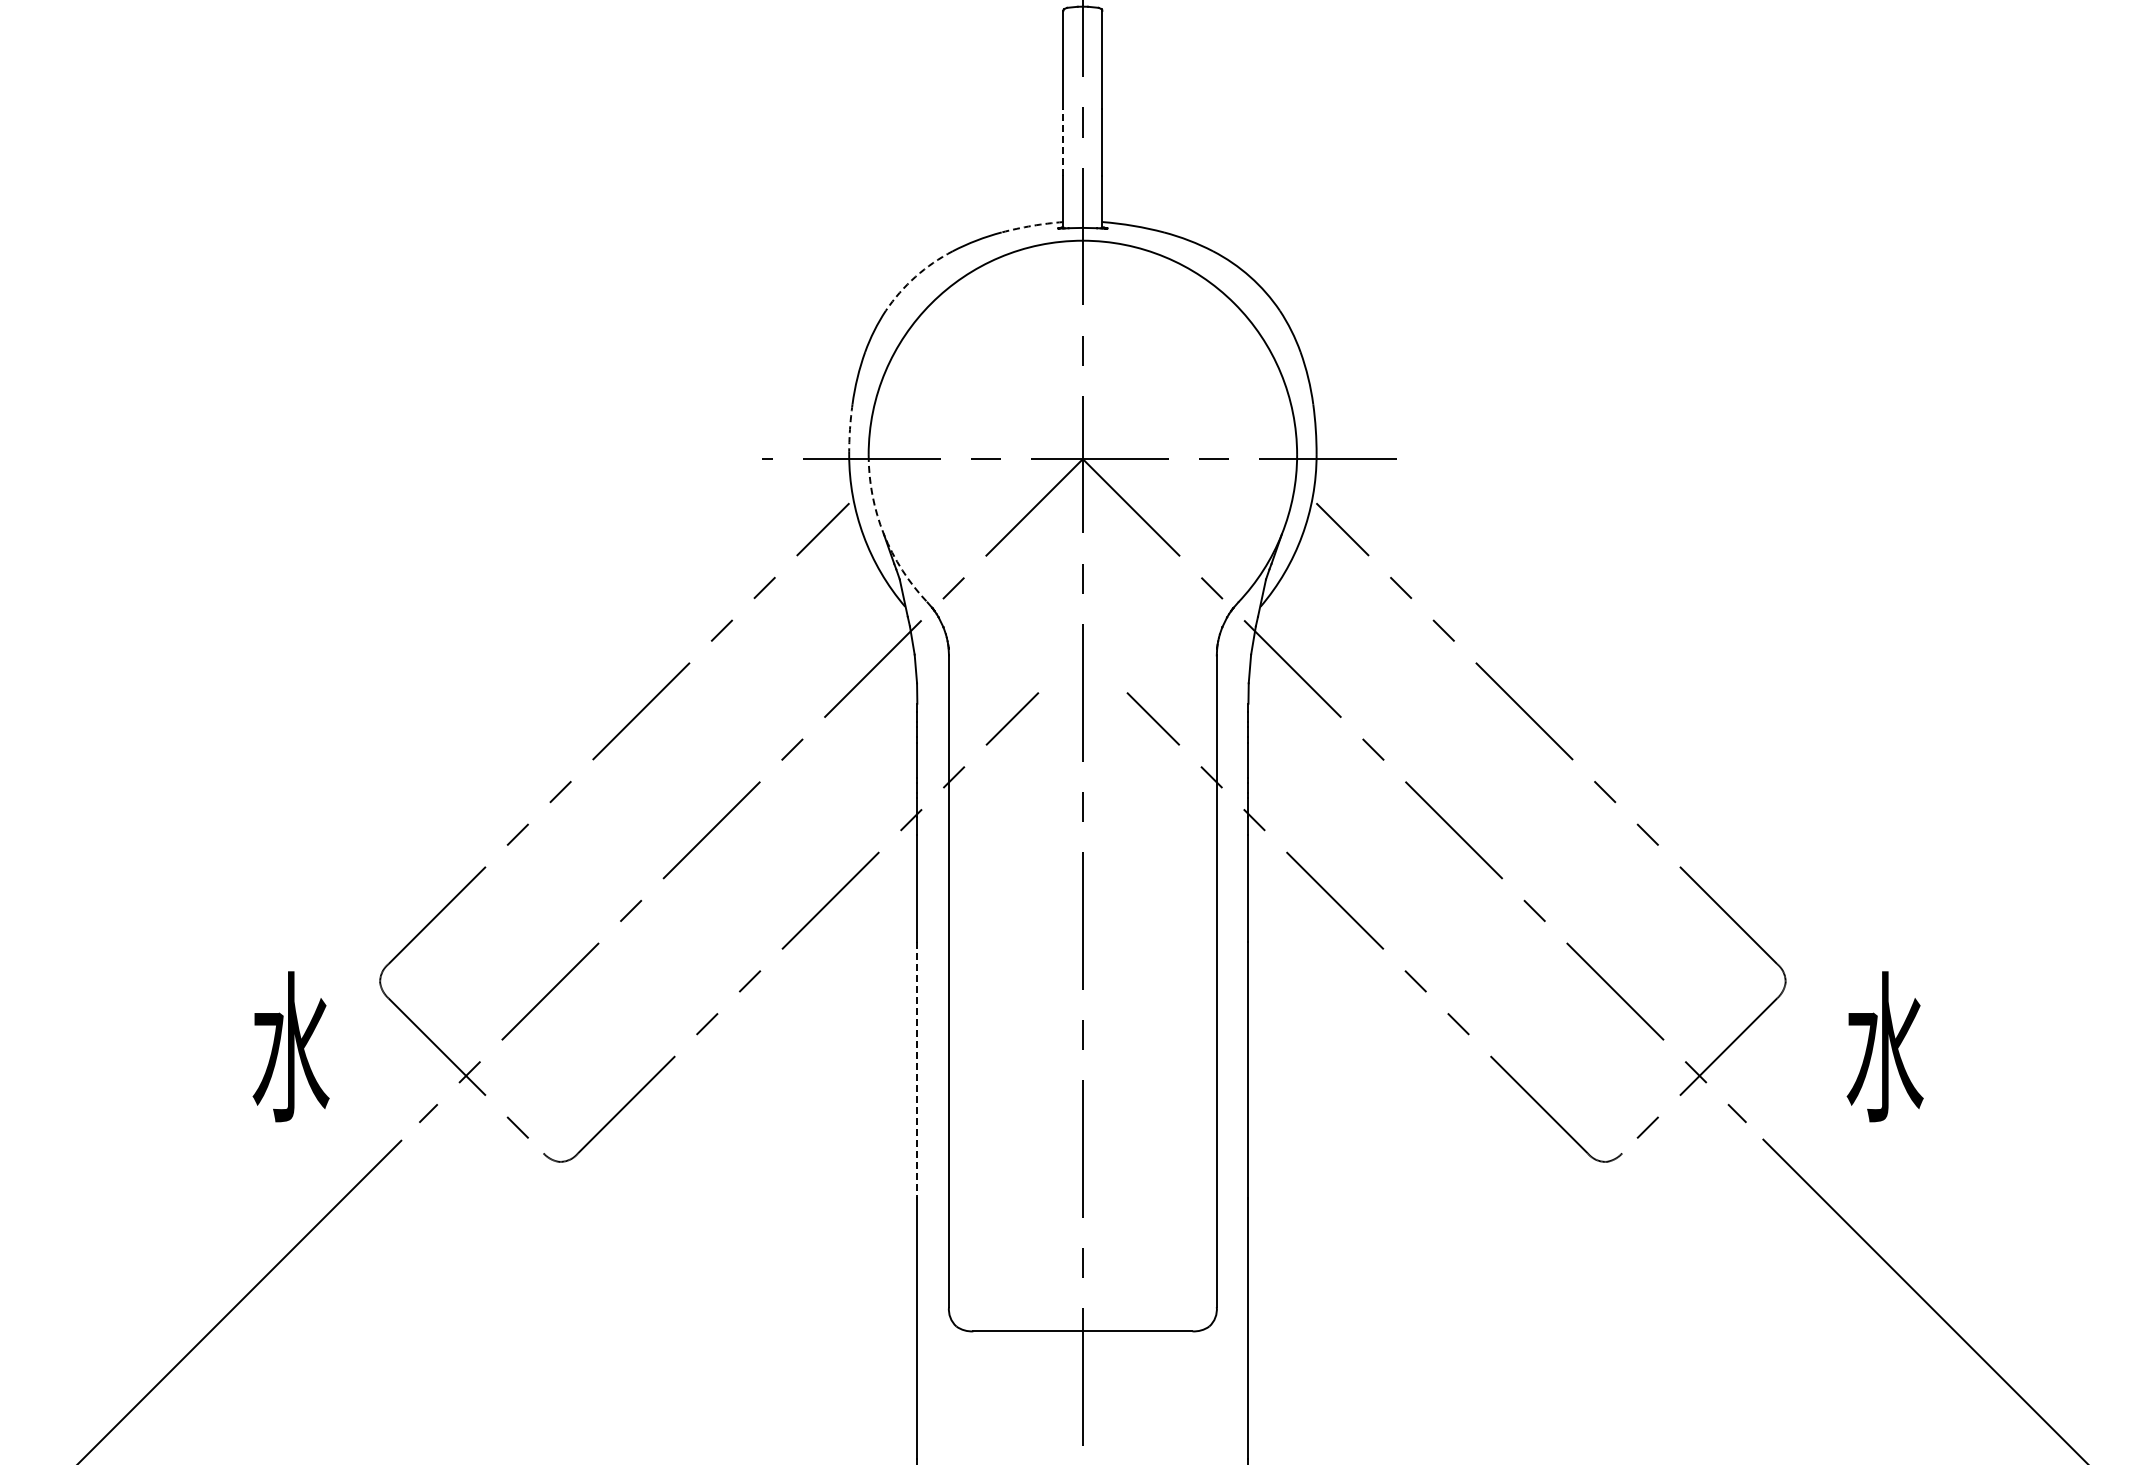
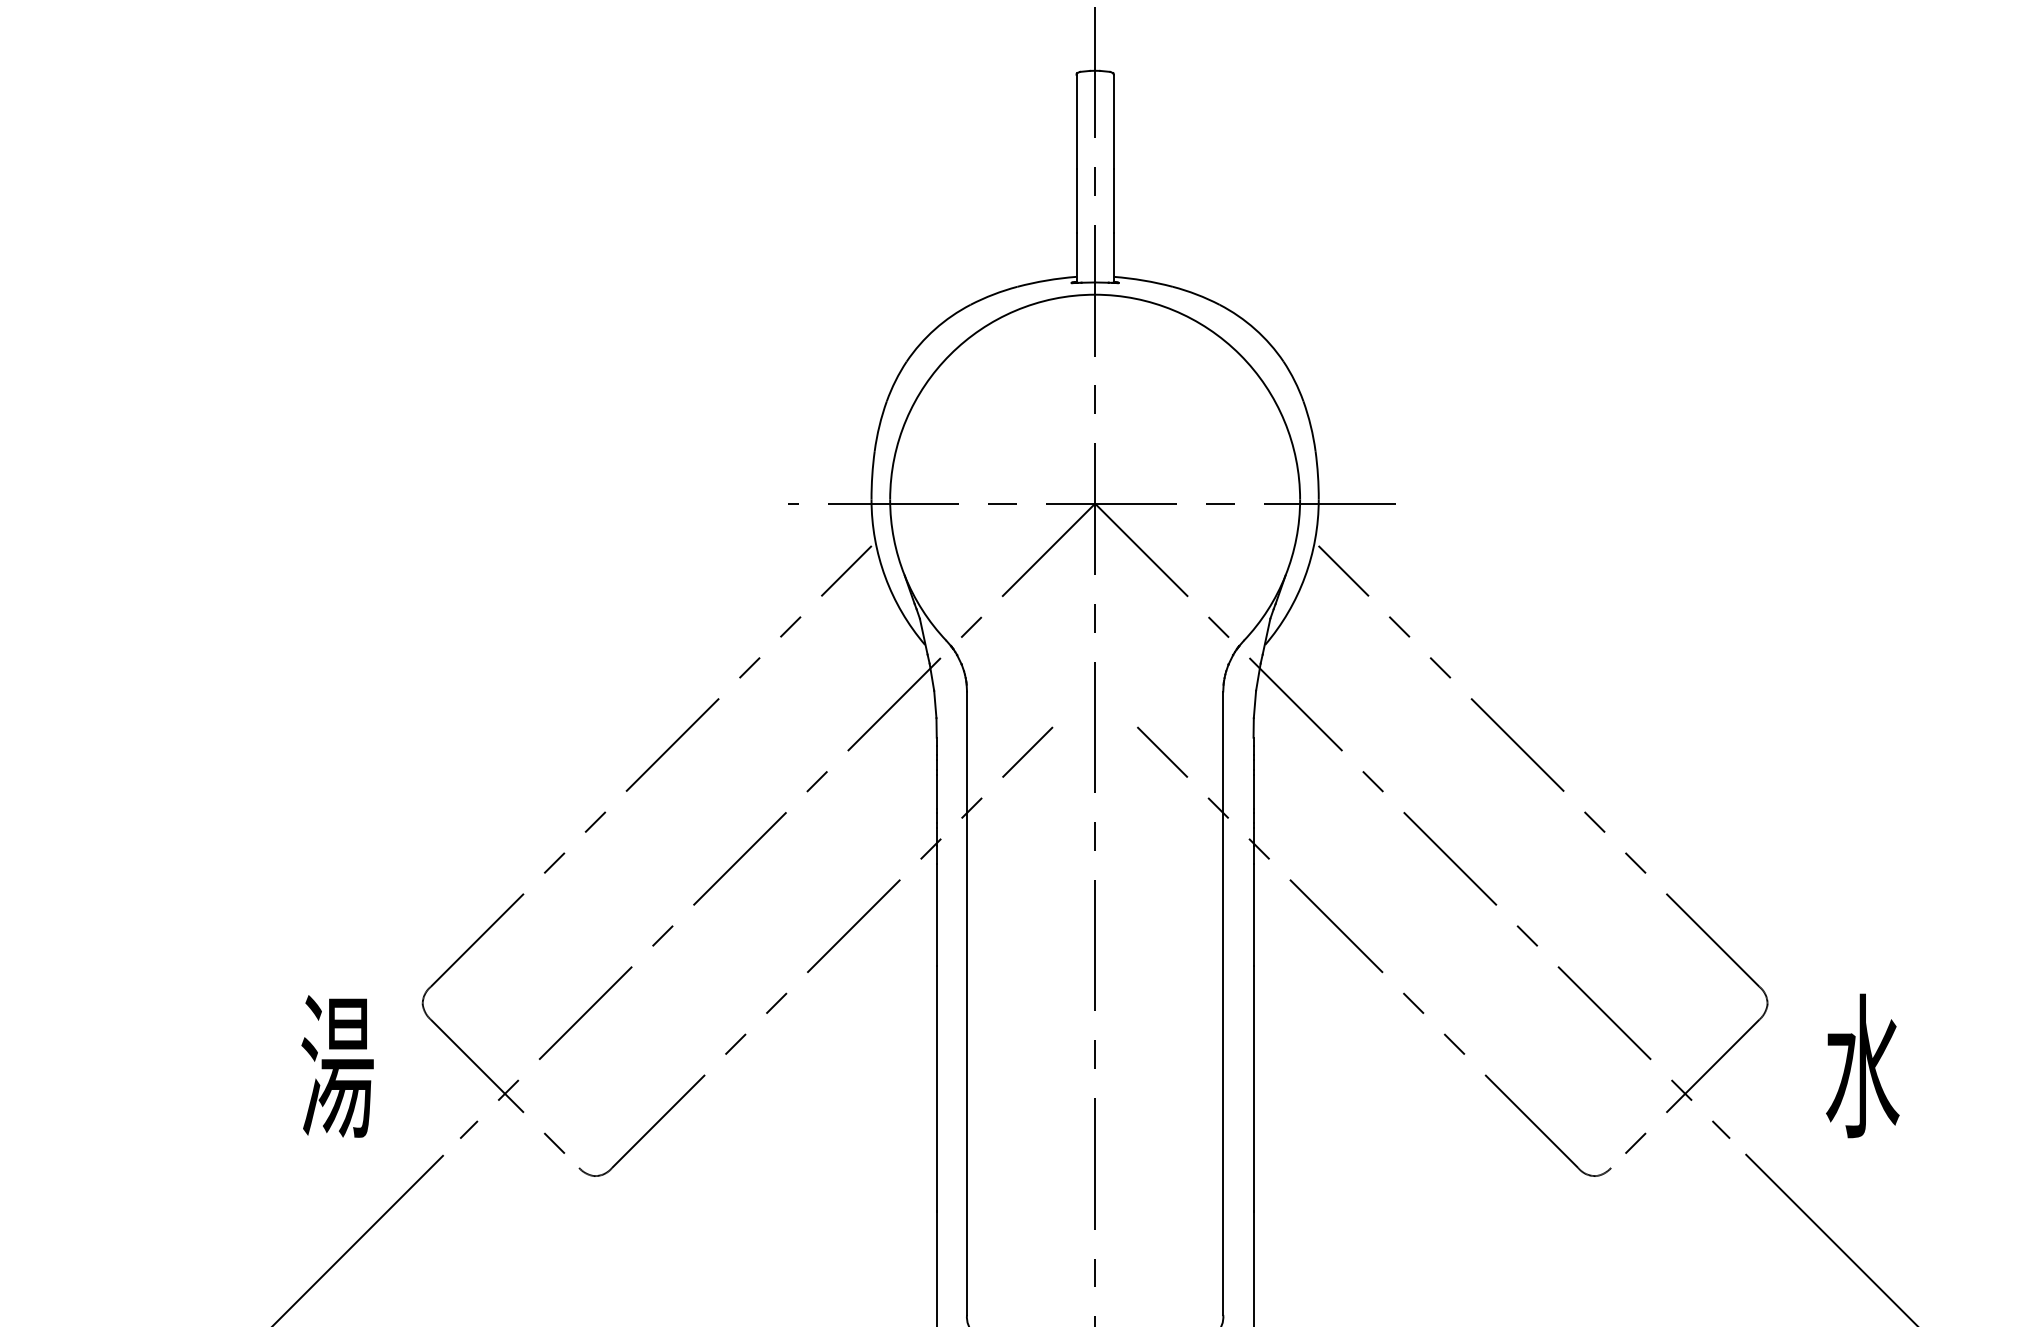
line: (1063, 142) -> (1076, 200), dashed -> solid
arc: (1032, 225) -> (1046, 280), dashed -> solid
arc: (915, 276) -> (934, 328), dashed -> solid
arc: (849, 429) -> (871, 475), dashed -> solid
arc: (883, 534) -> (904, 575), dashed -> solid
text: (290, 1046) -> (336, 1065), 水 -> 湯
line: (917, 1070) -> (936, 1088), dashed -> solid

